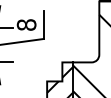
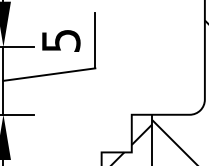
text: (26, 24) -> (60, 39), 8 -> 5

